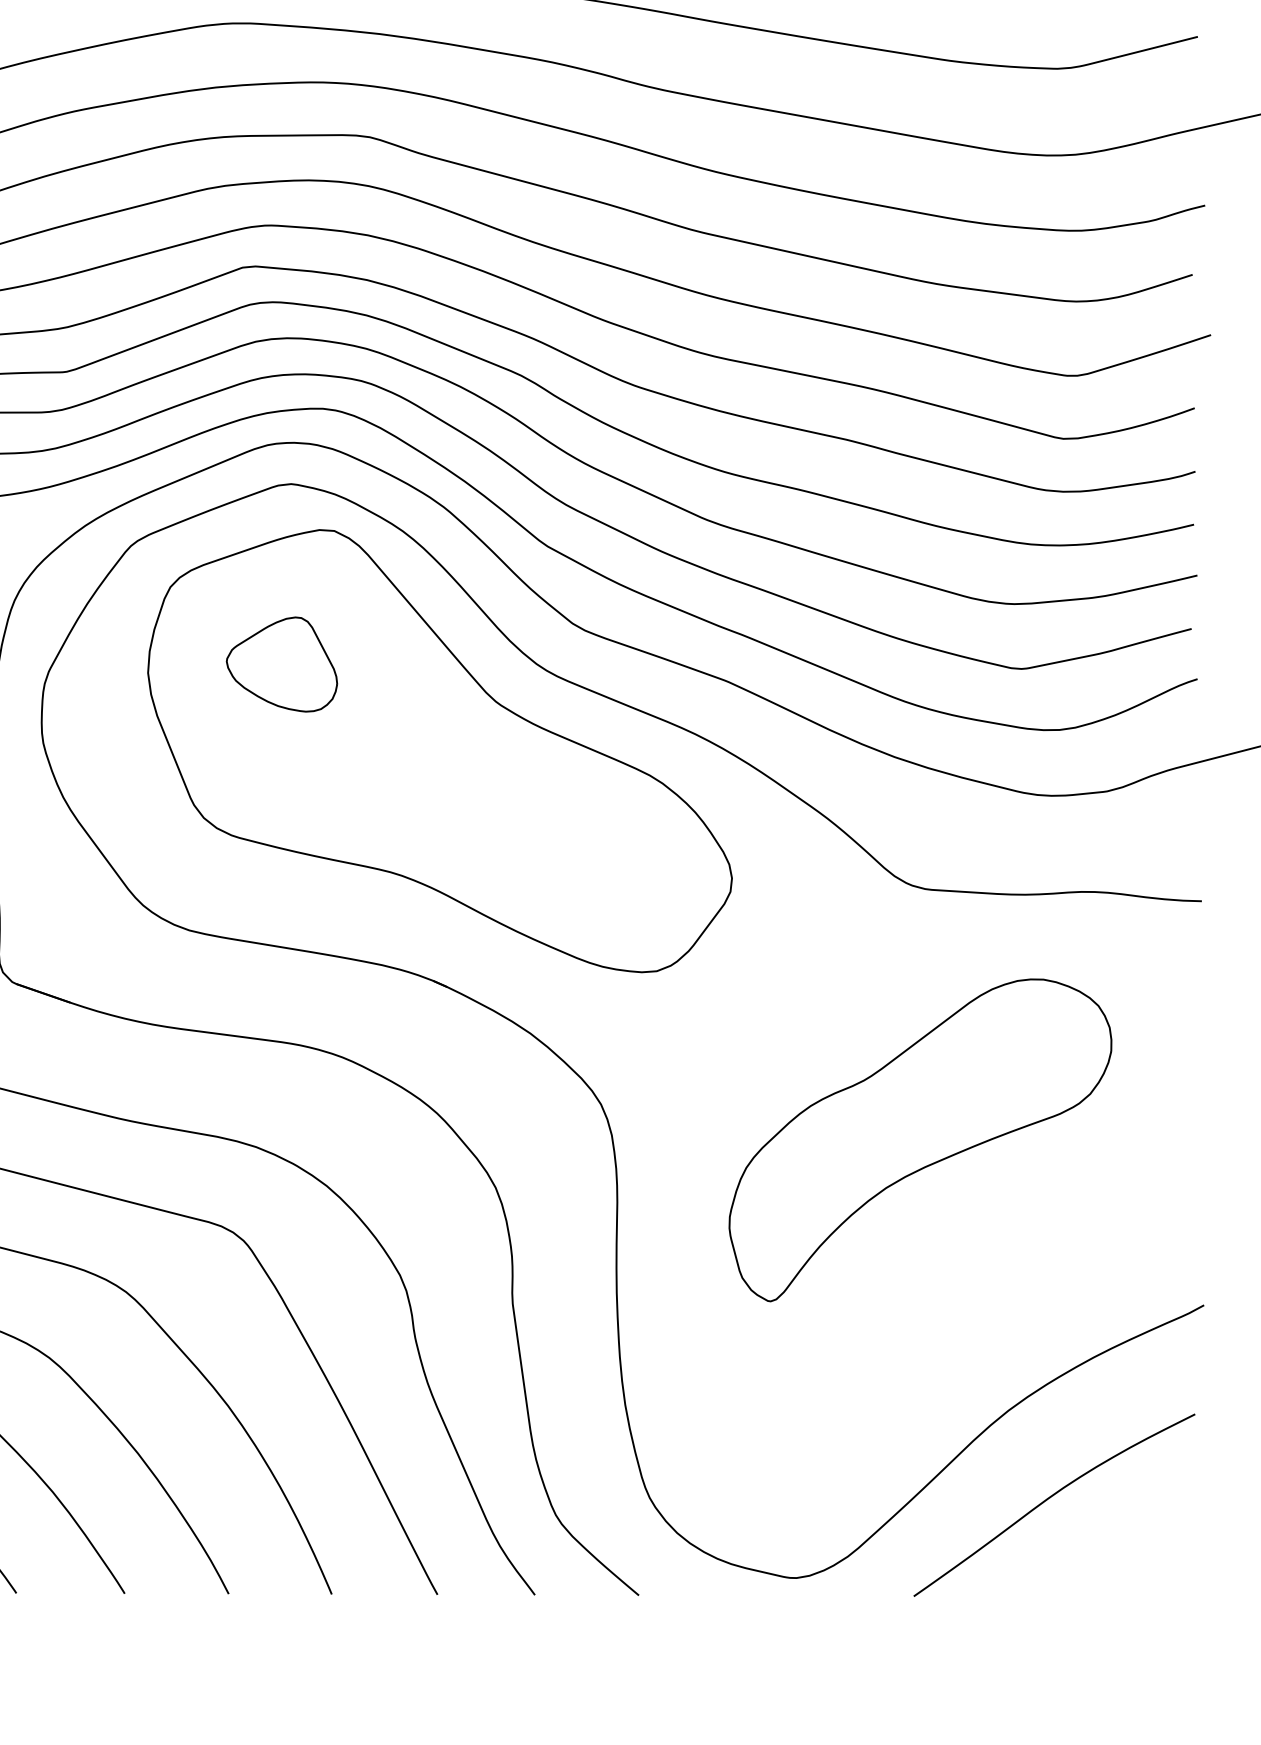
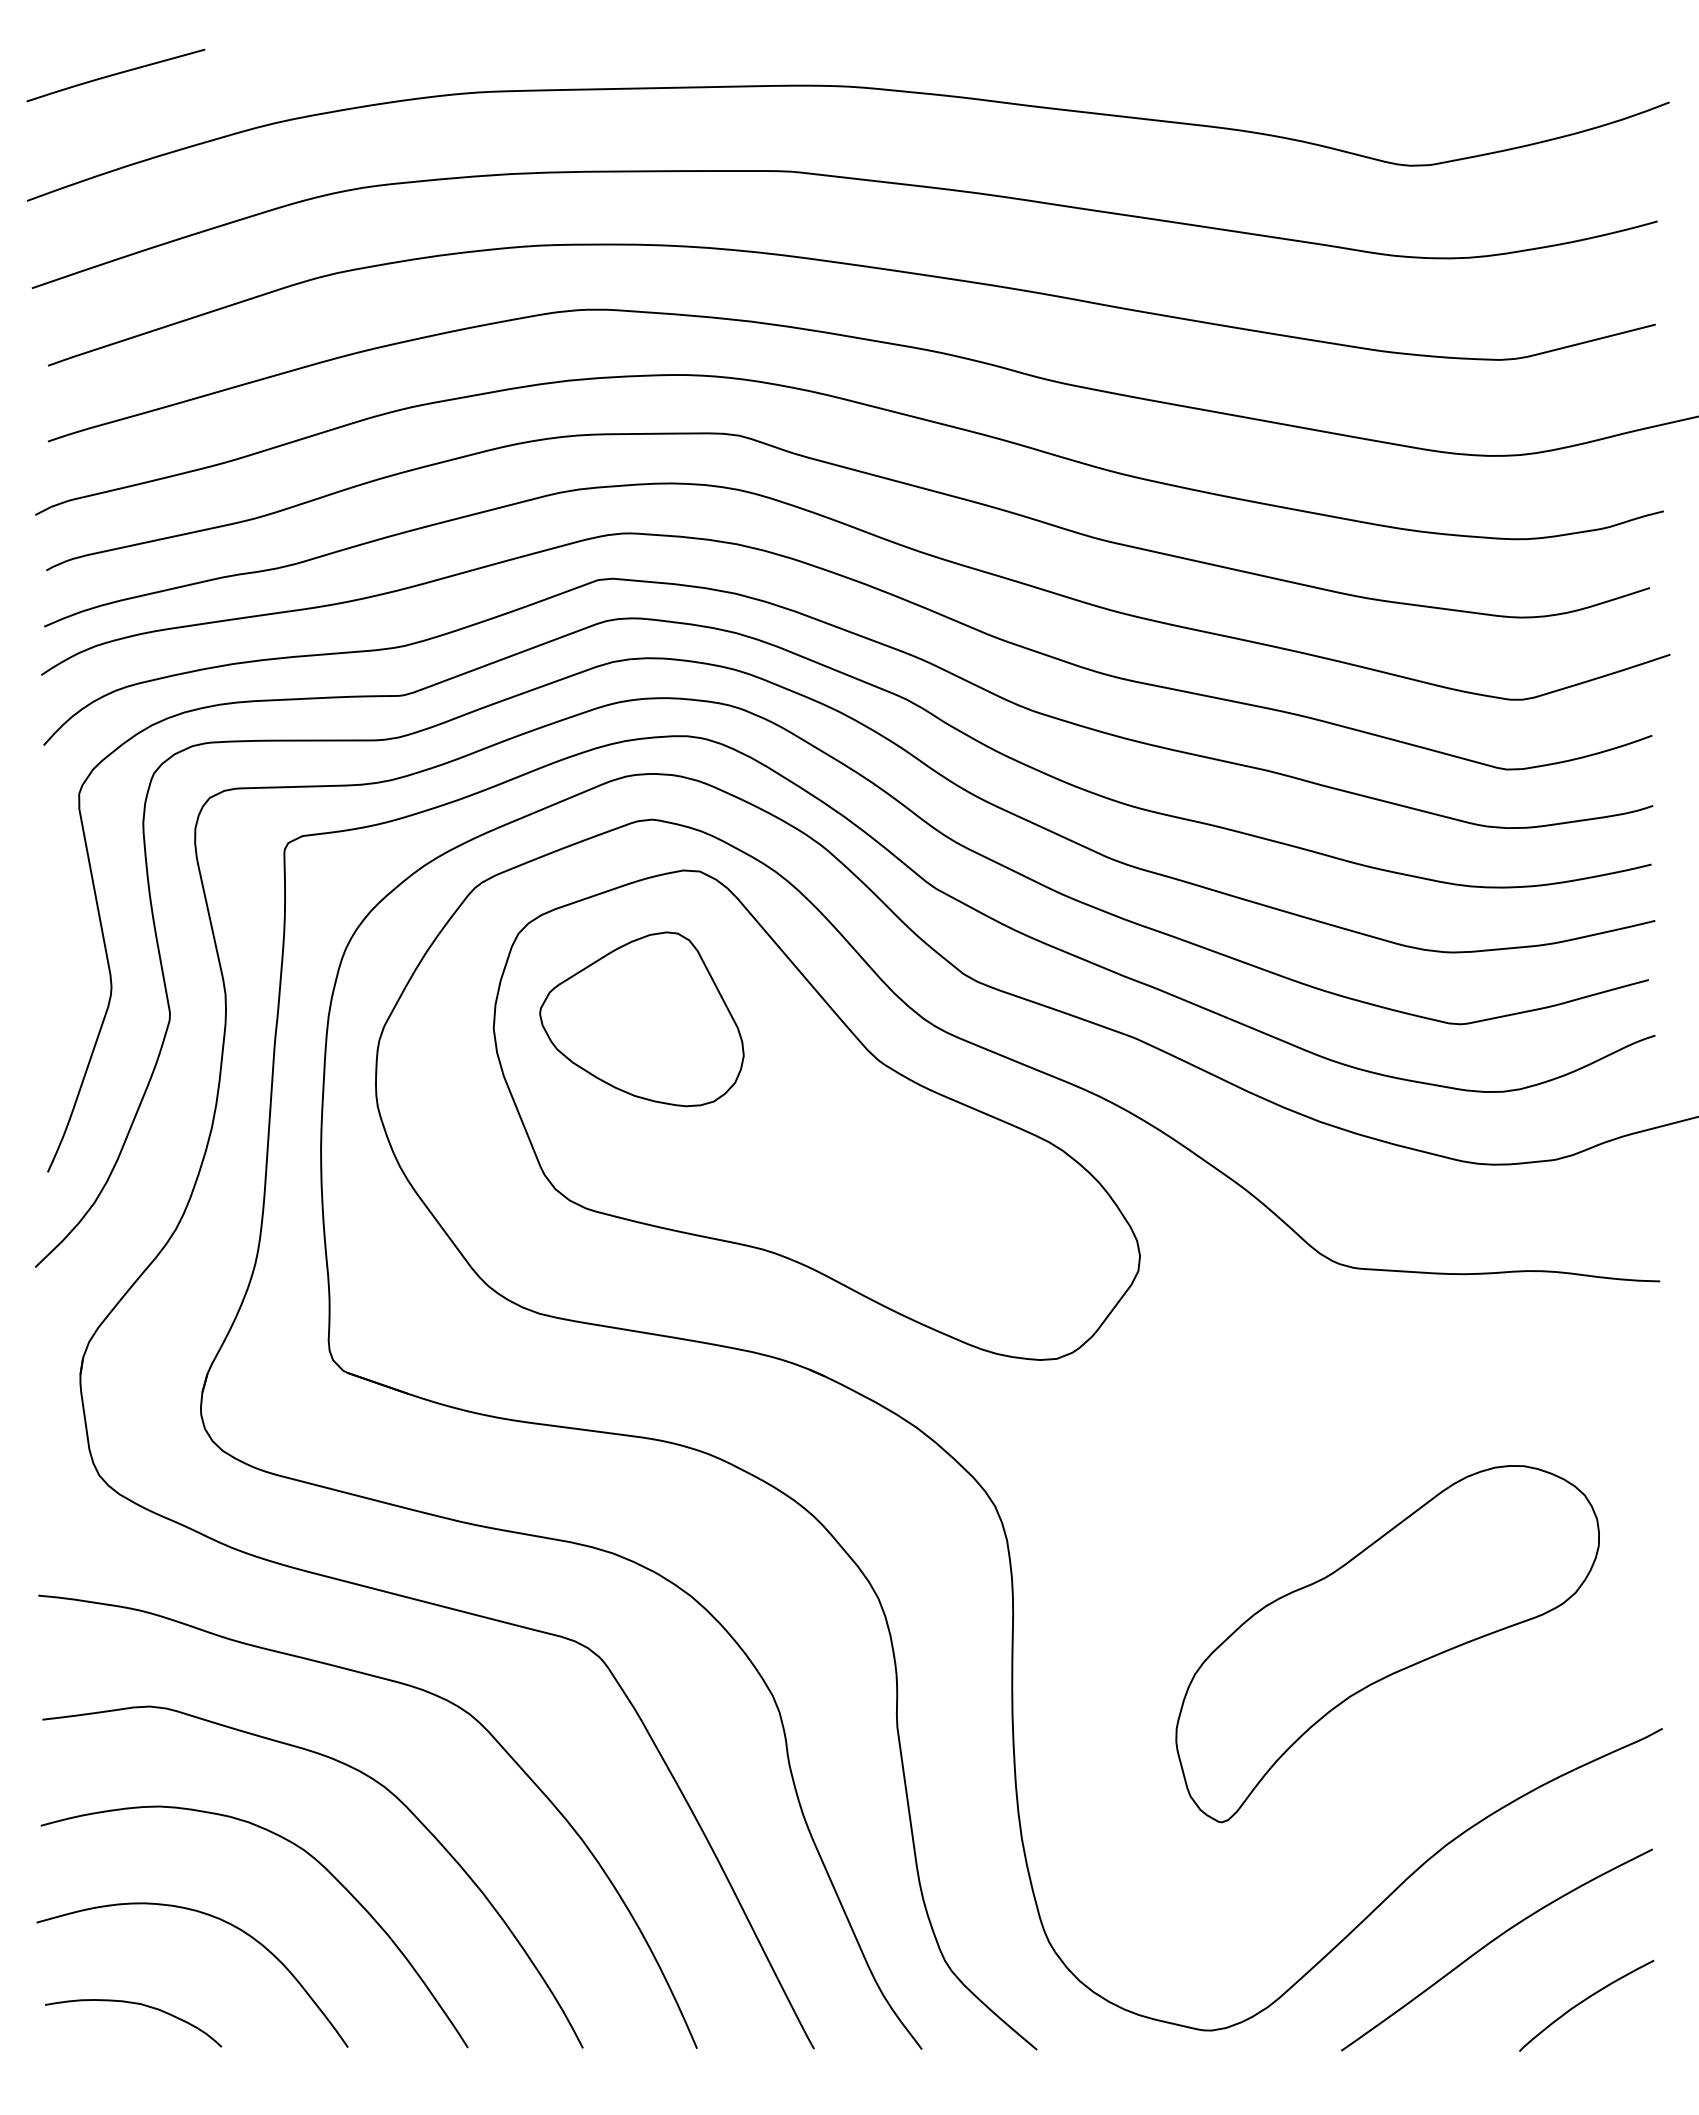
part: (281, 664) -> (641, 1019), size x1.67
part: (920, 1140) -> (1387, 1644), moved
curve: (1132, 1552) -> (1583, 2002), added

